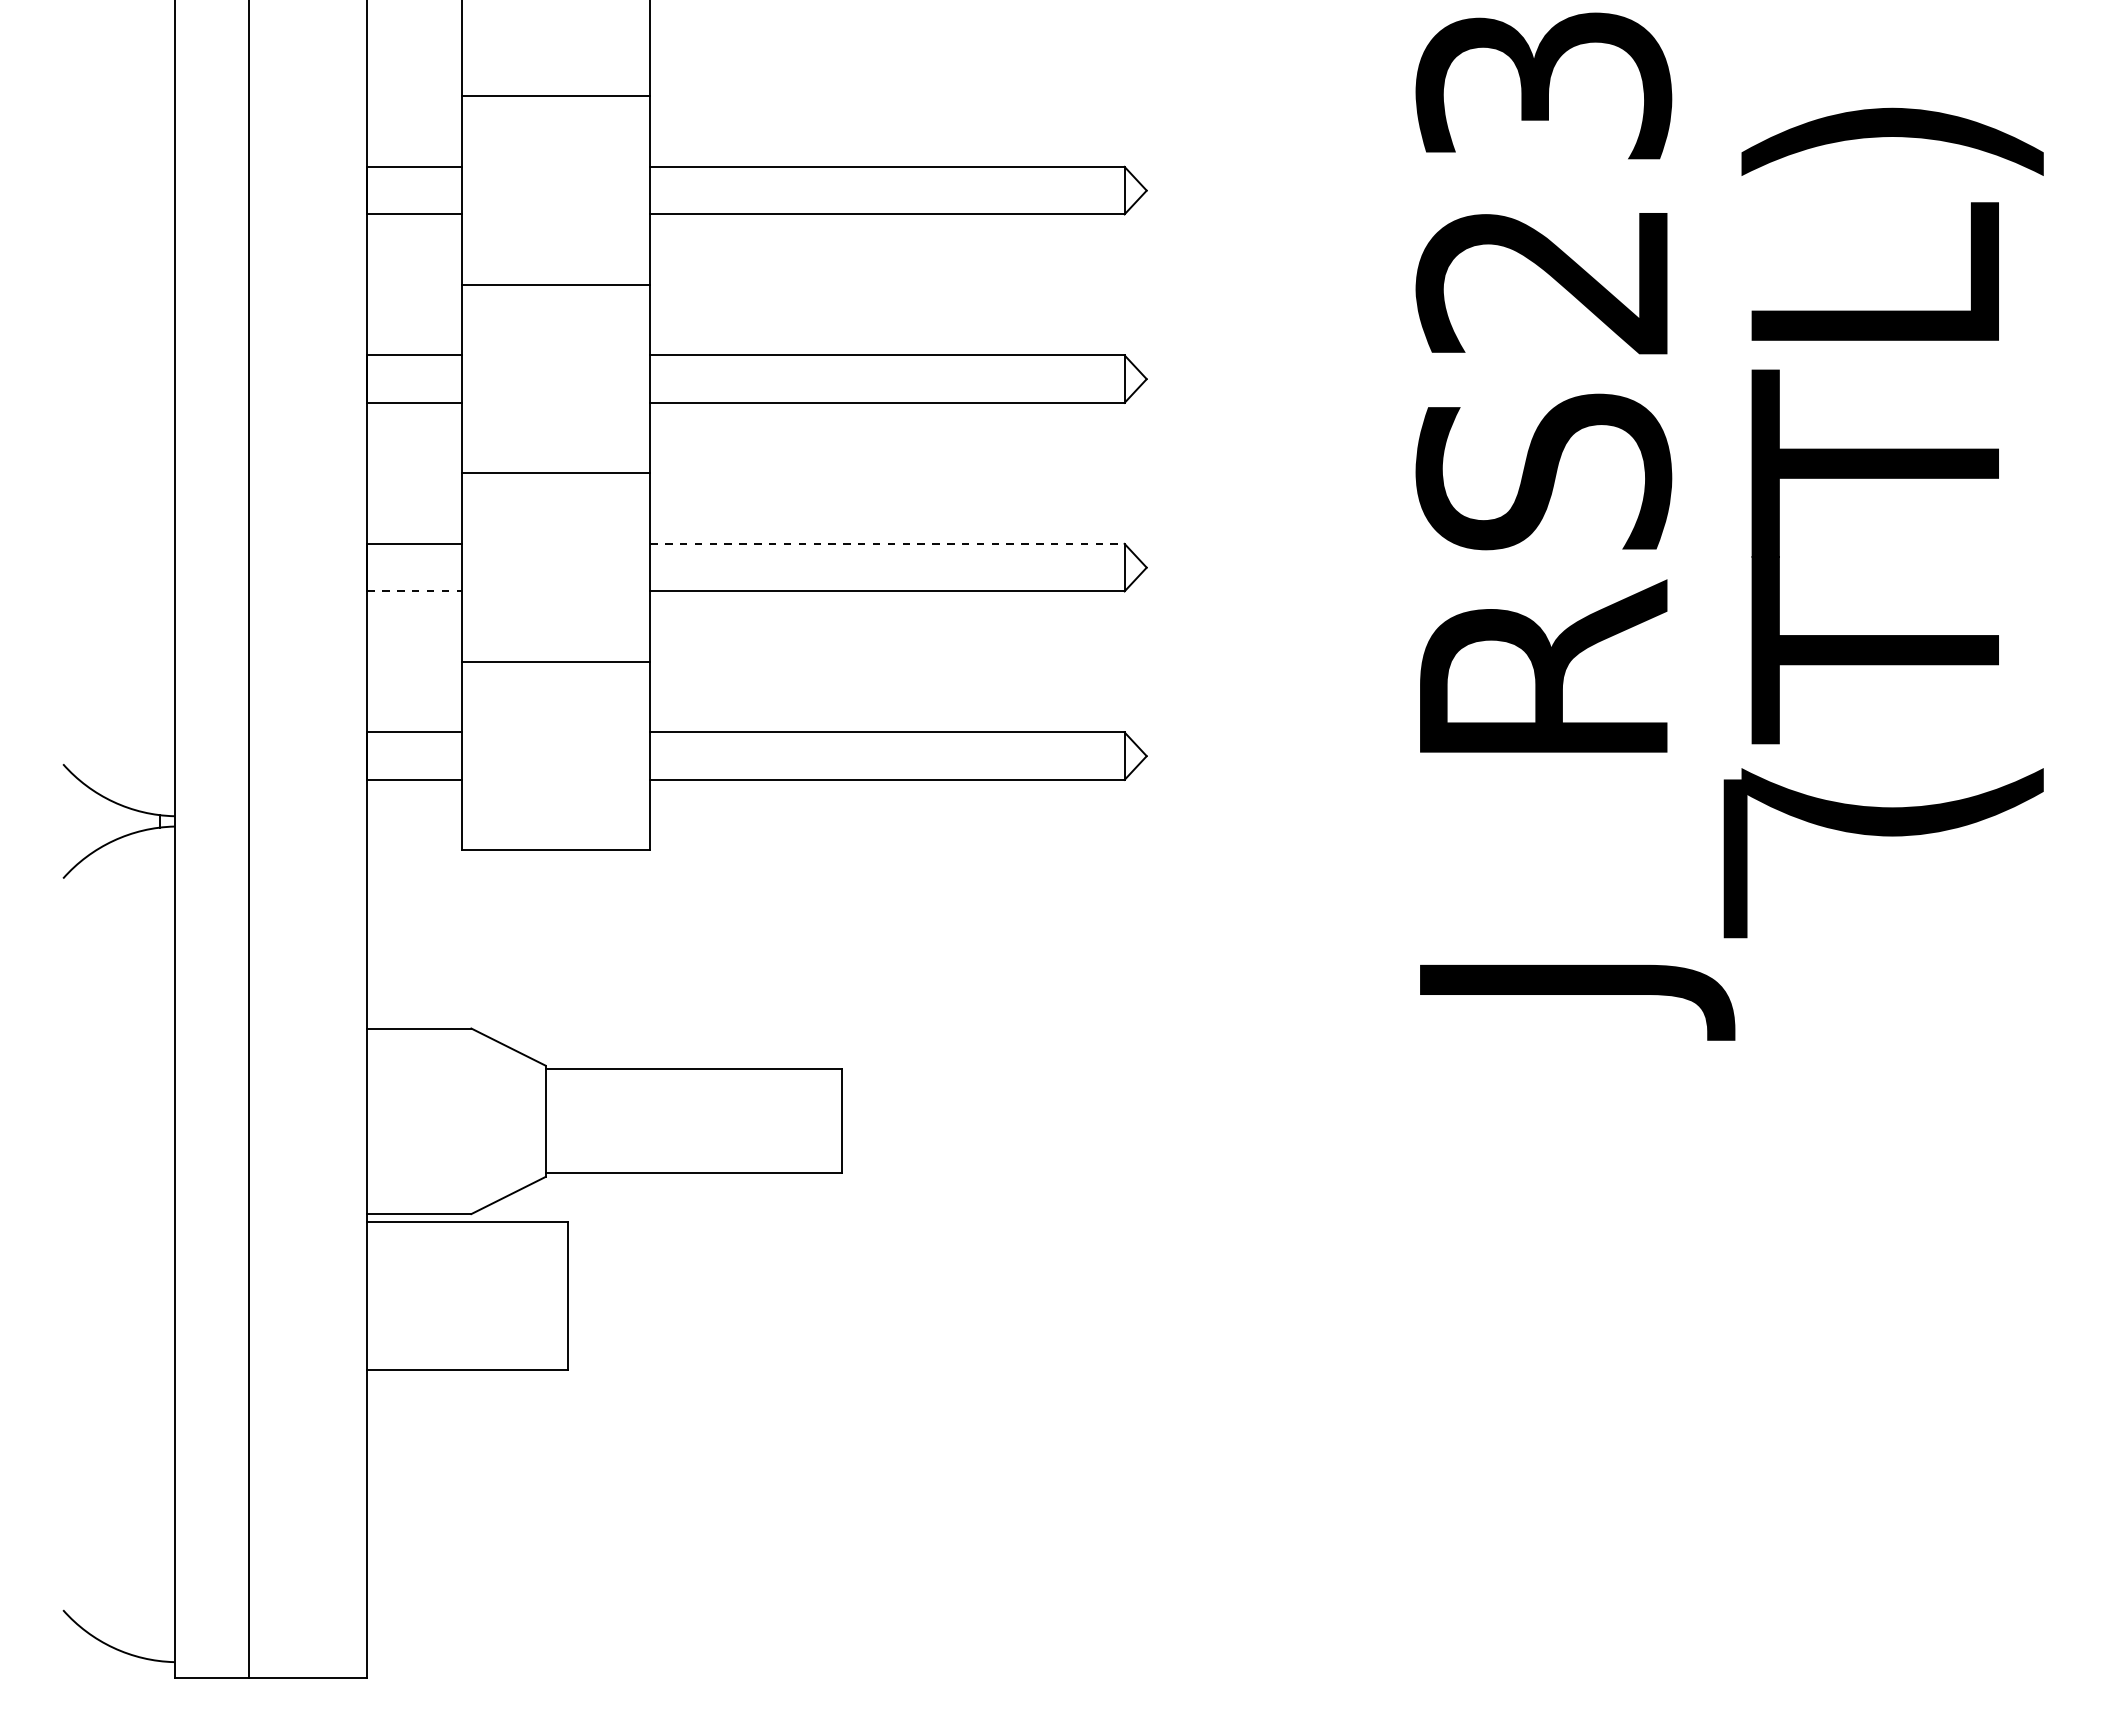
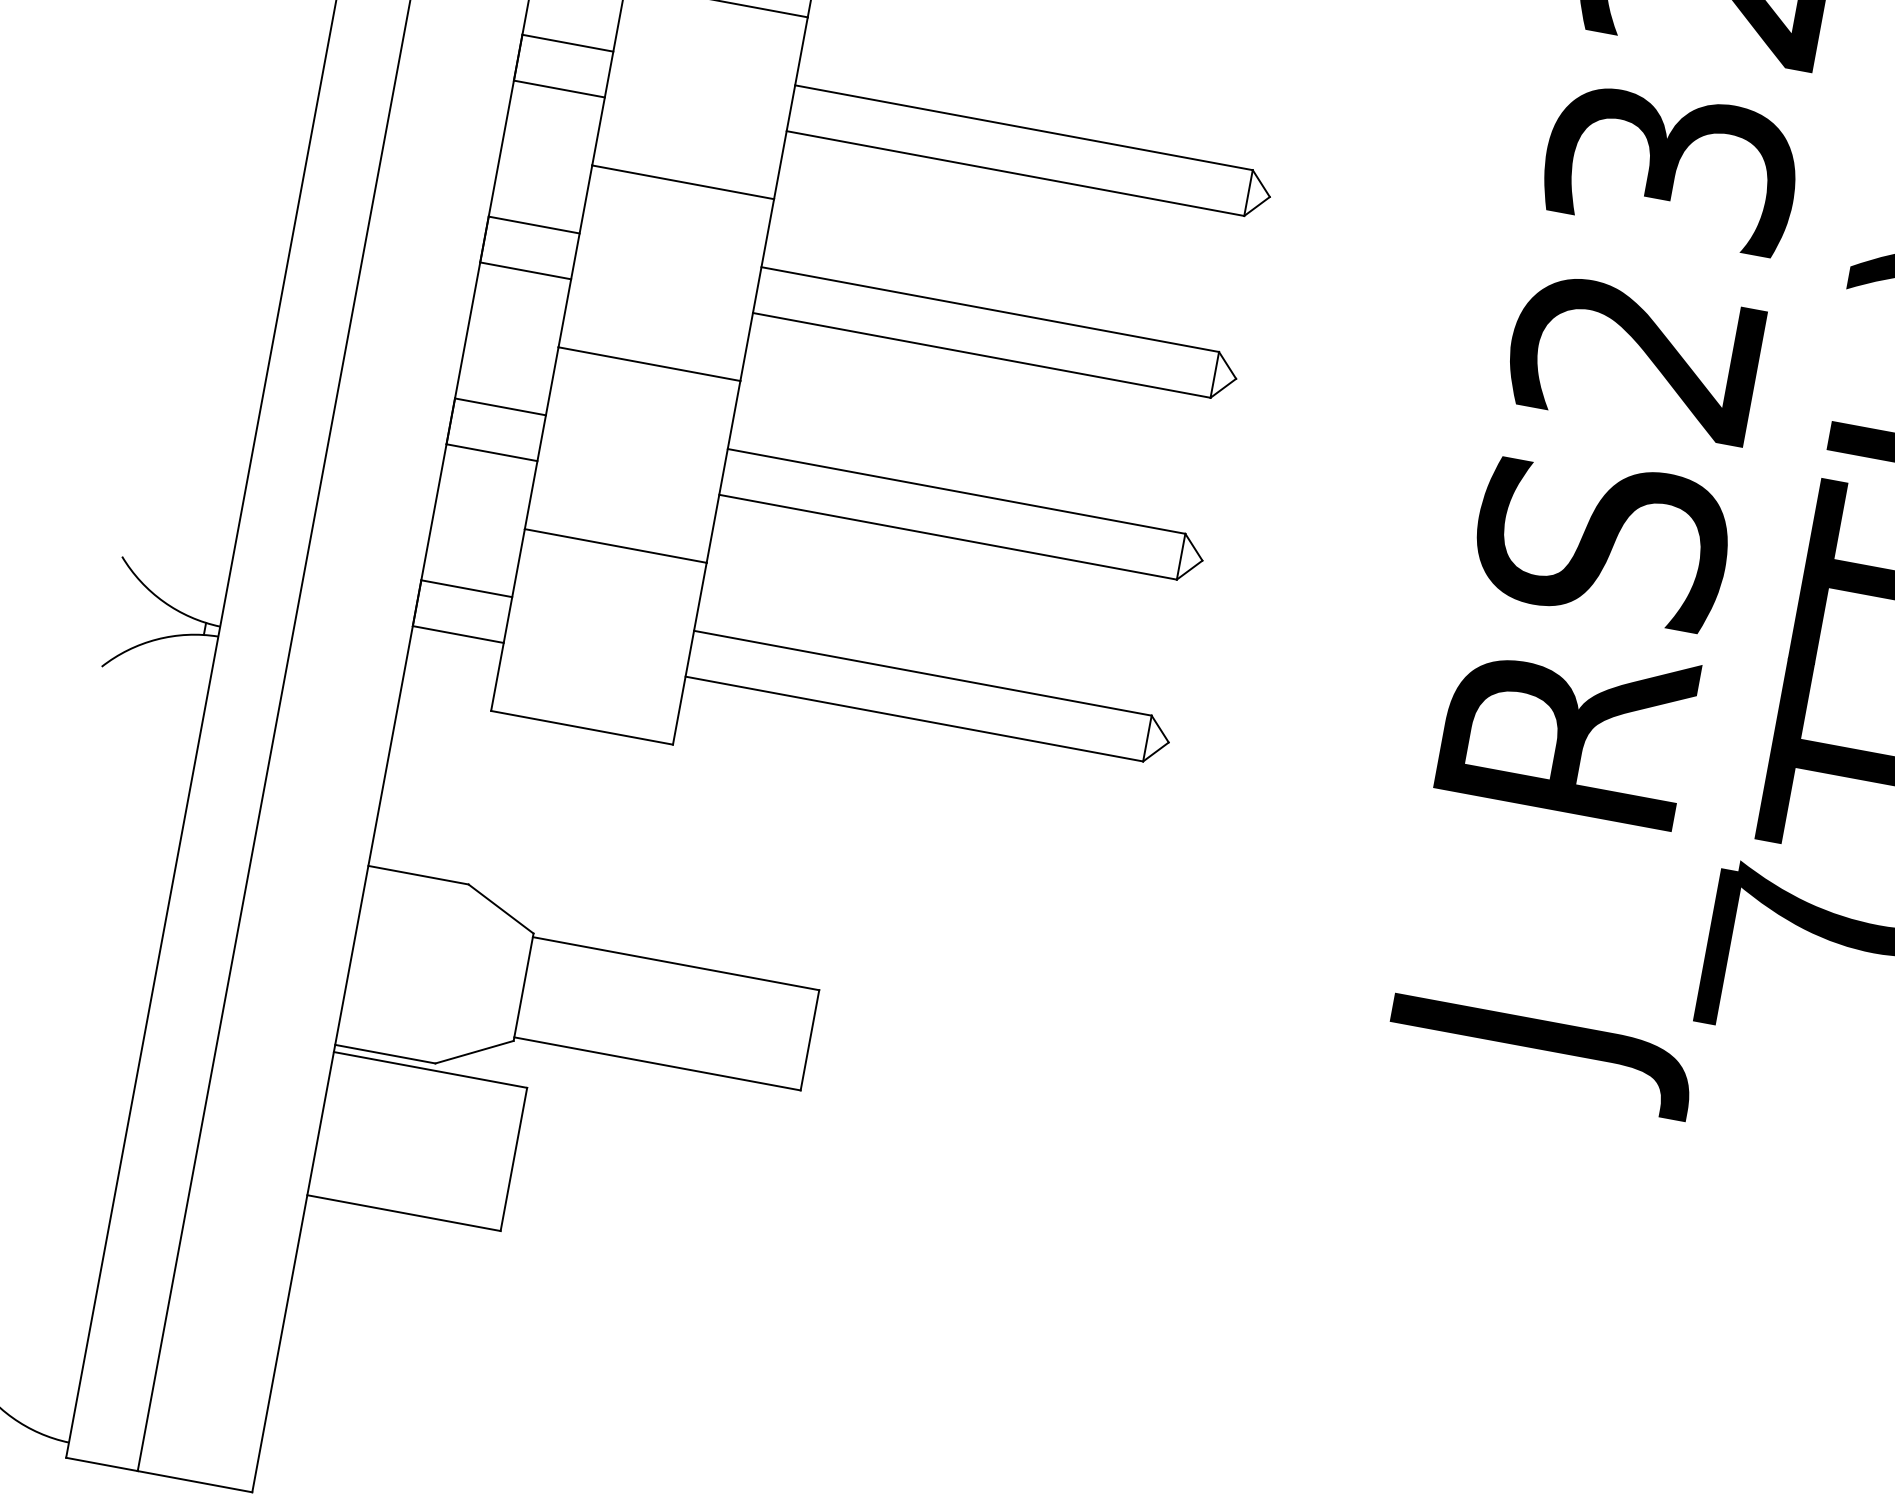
line: (887, 543) -> (956, 491), dashed -> solid
line: (415, 591) -> (492, 452), dashed -> solid

